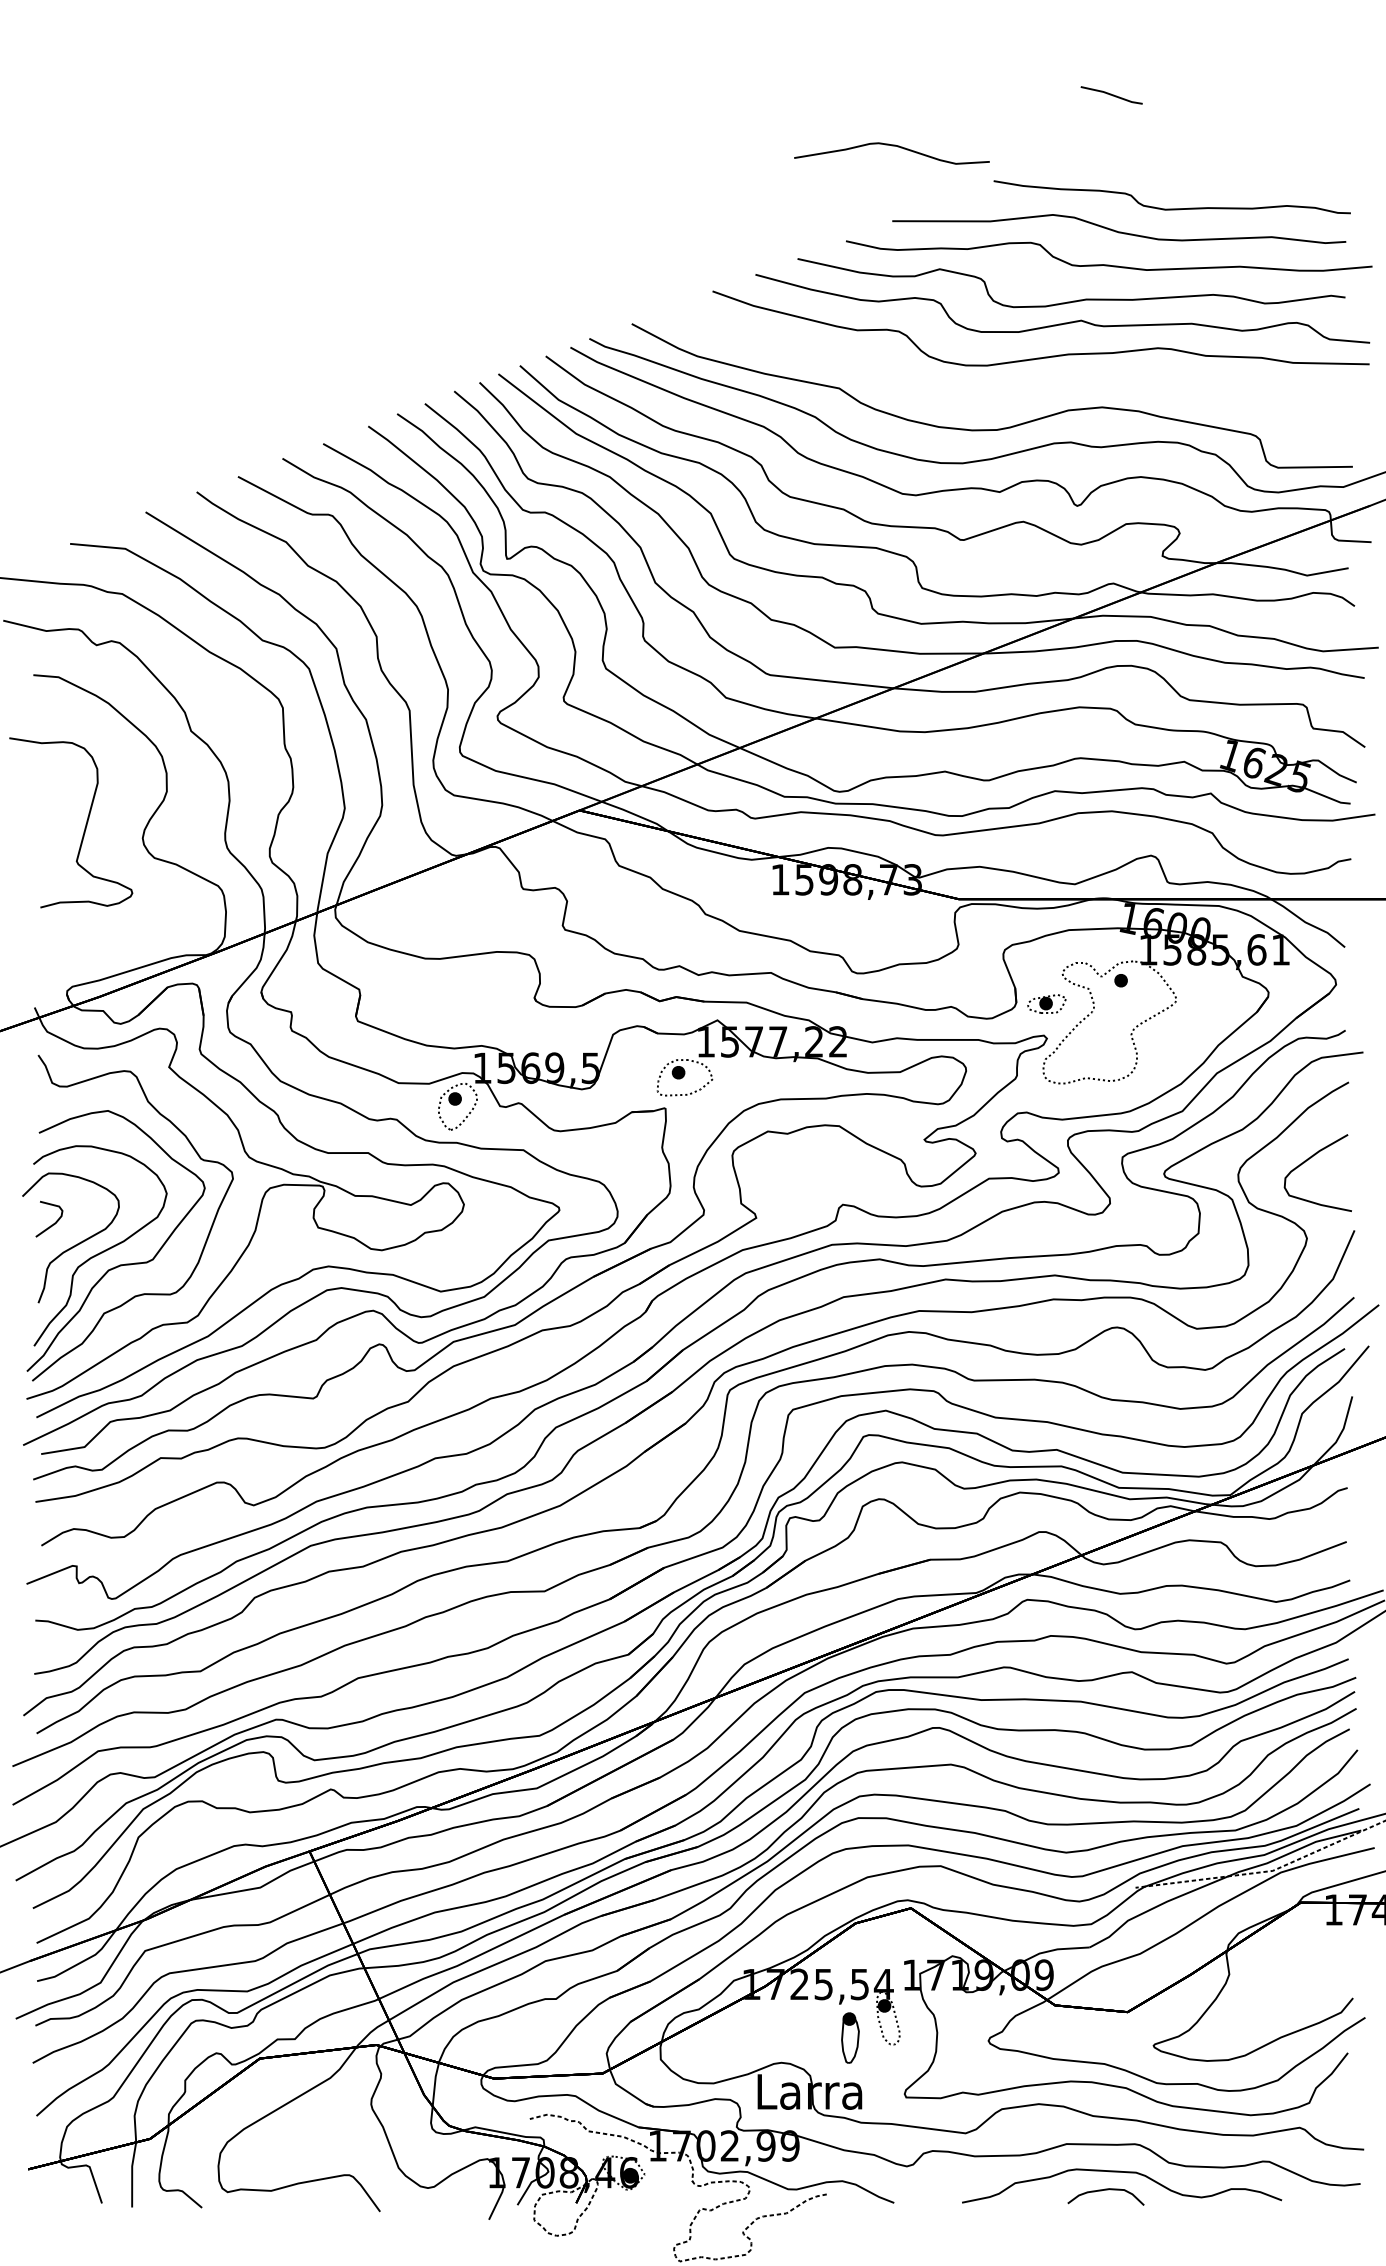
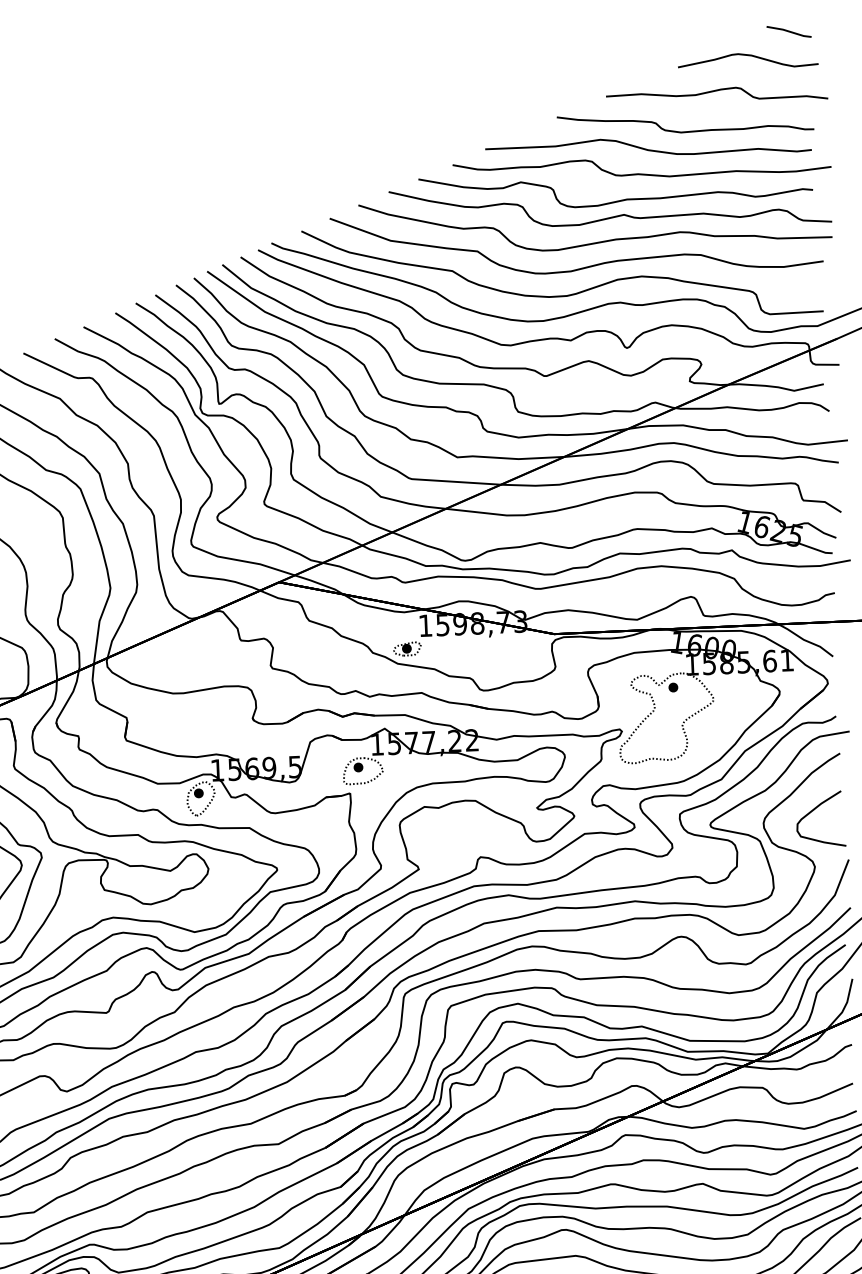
line: (1111, 95) -> (788, 31), moved
curve: (891, 146) -> (747, 56), moved
curve: (1217, 154) -> (716, 91), added
curve: (1020, 391) -> (582, 267), added
part: (1046, 1003) -> (407, 648), moved

